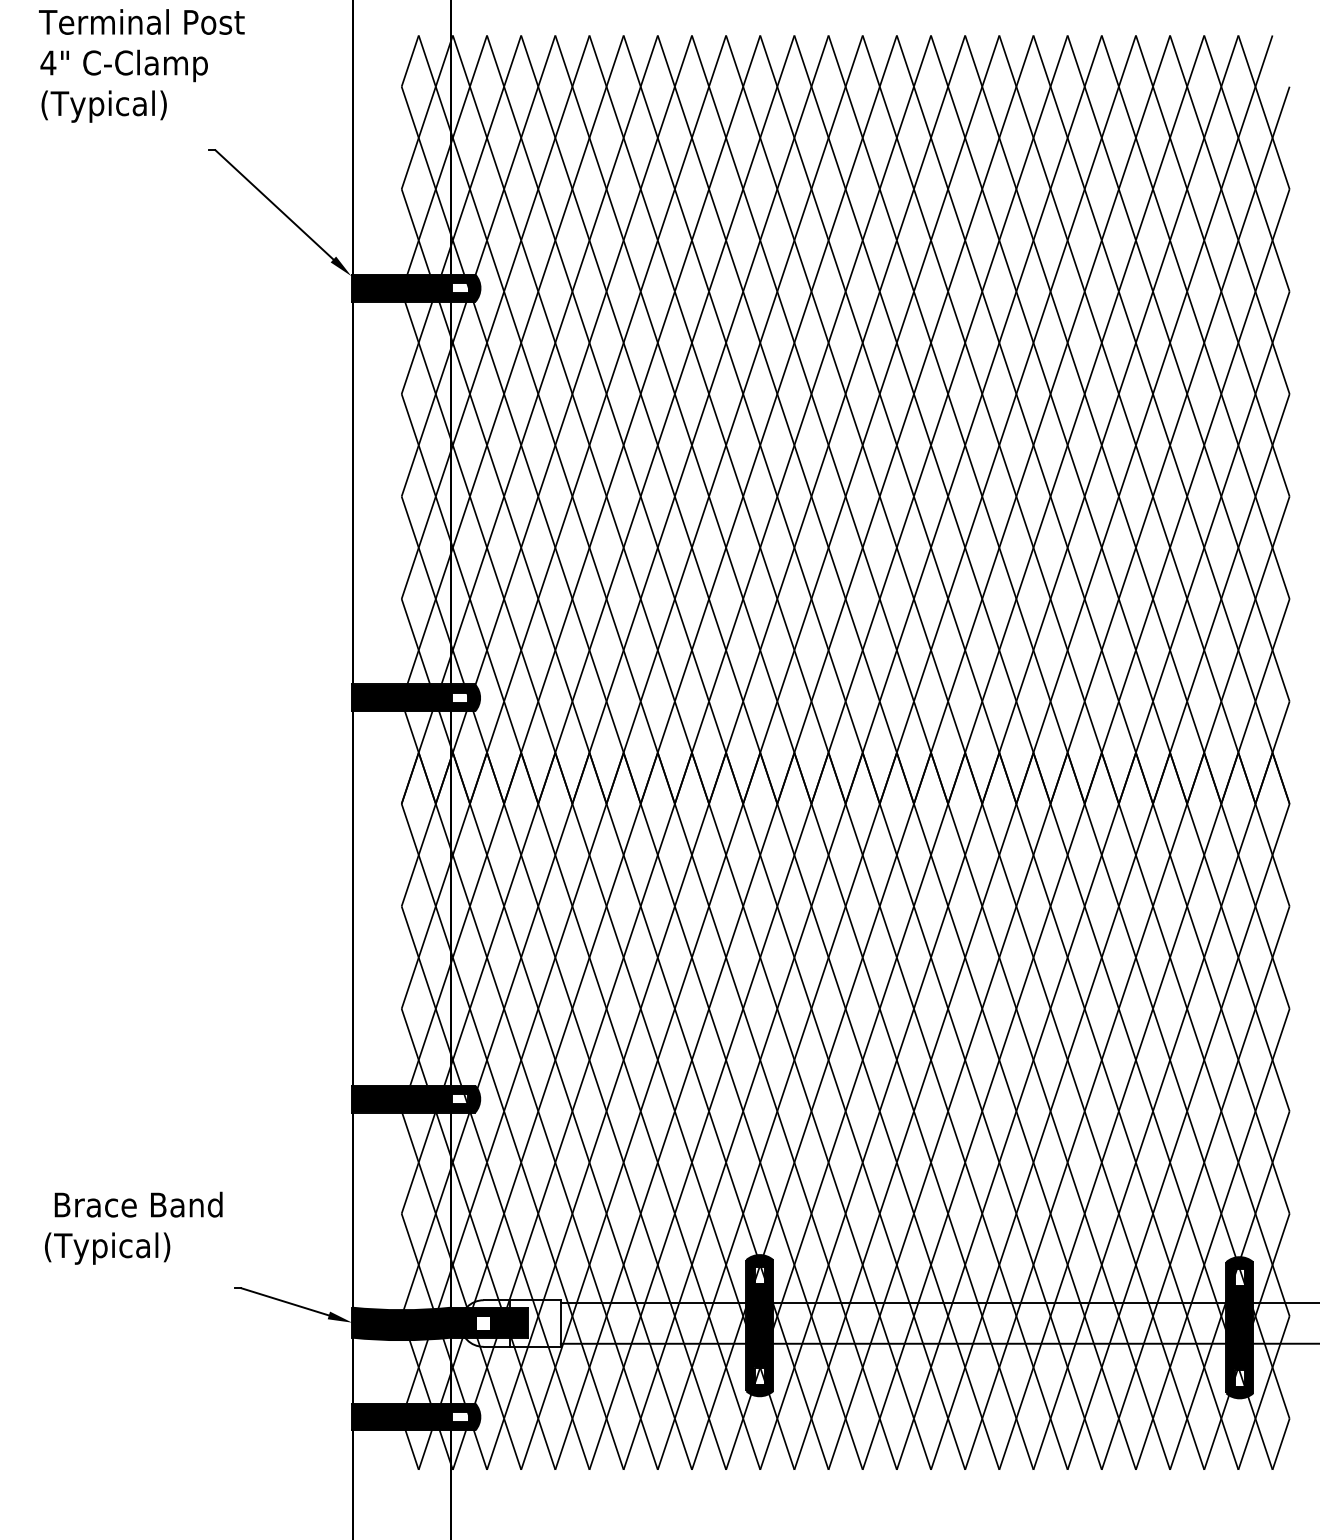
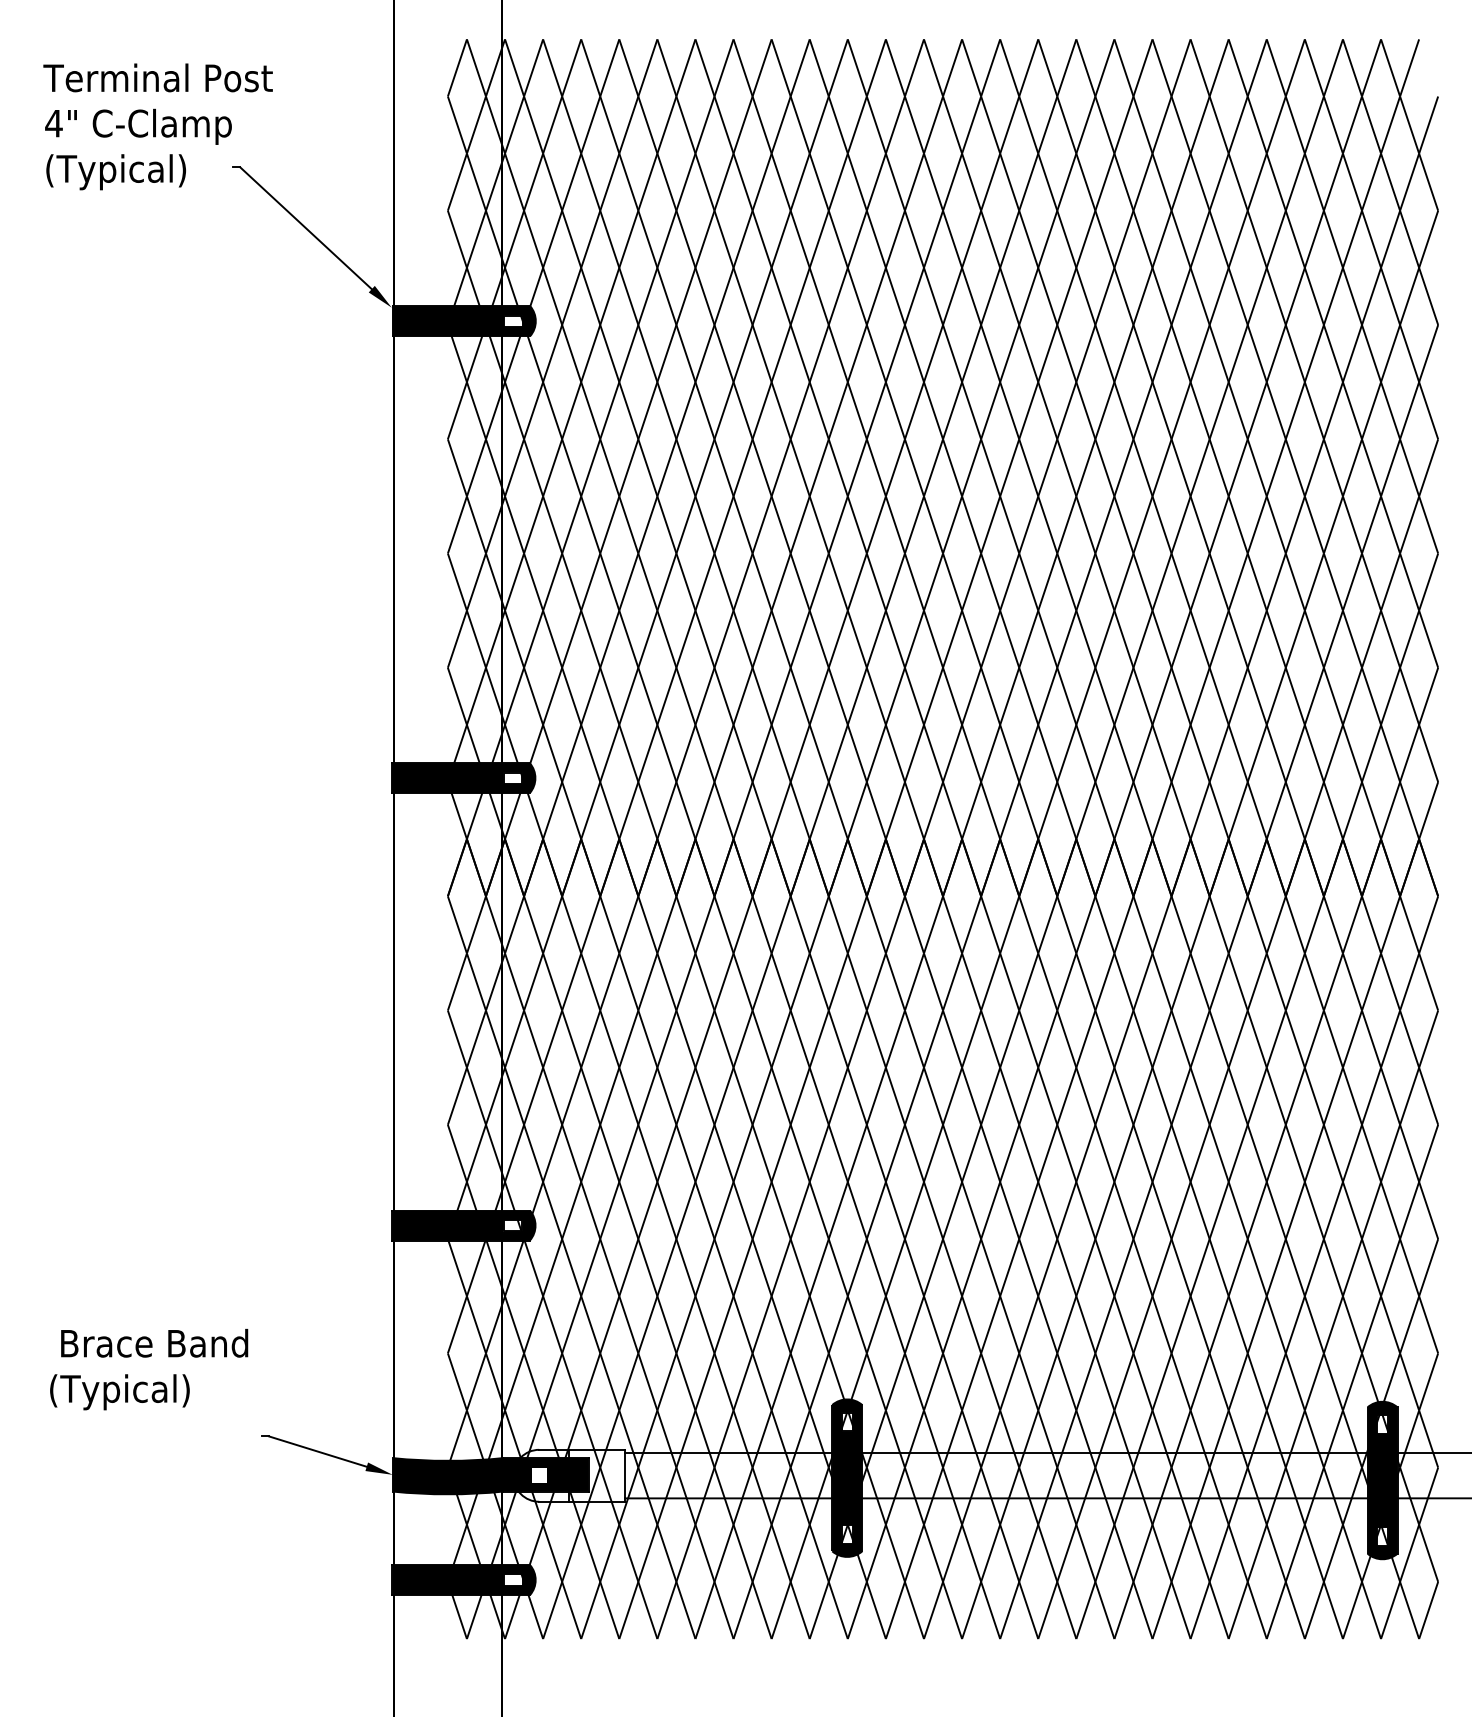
text: (141, 65) -> (157, 126), moved

